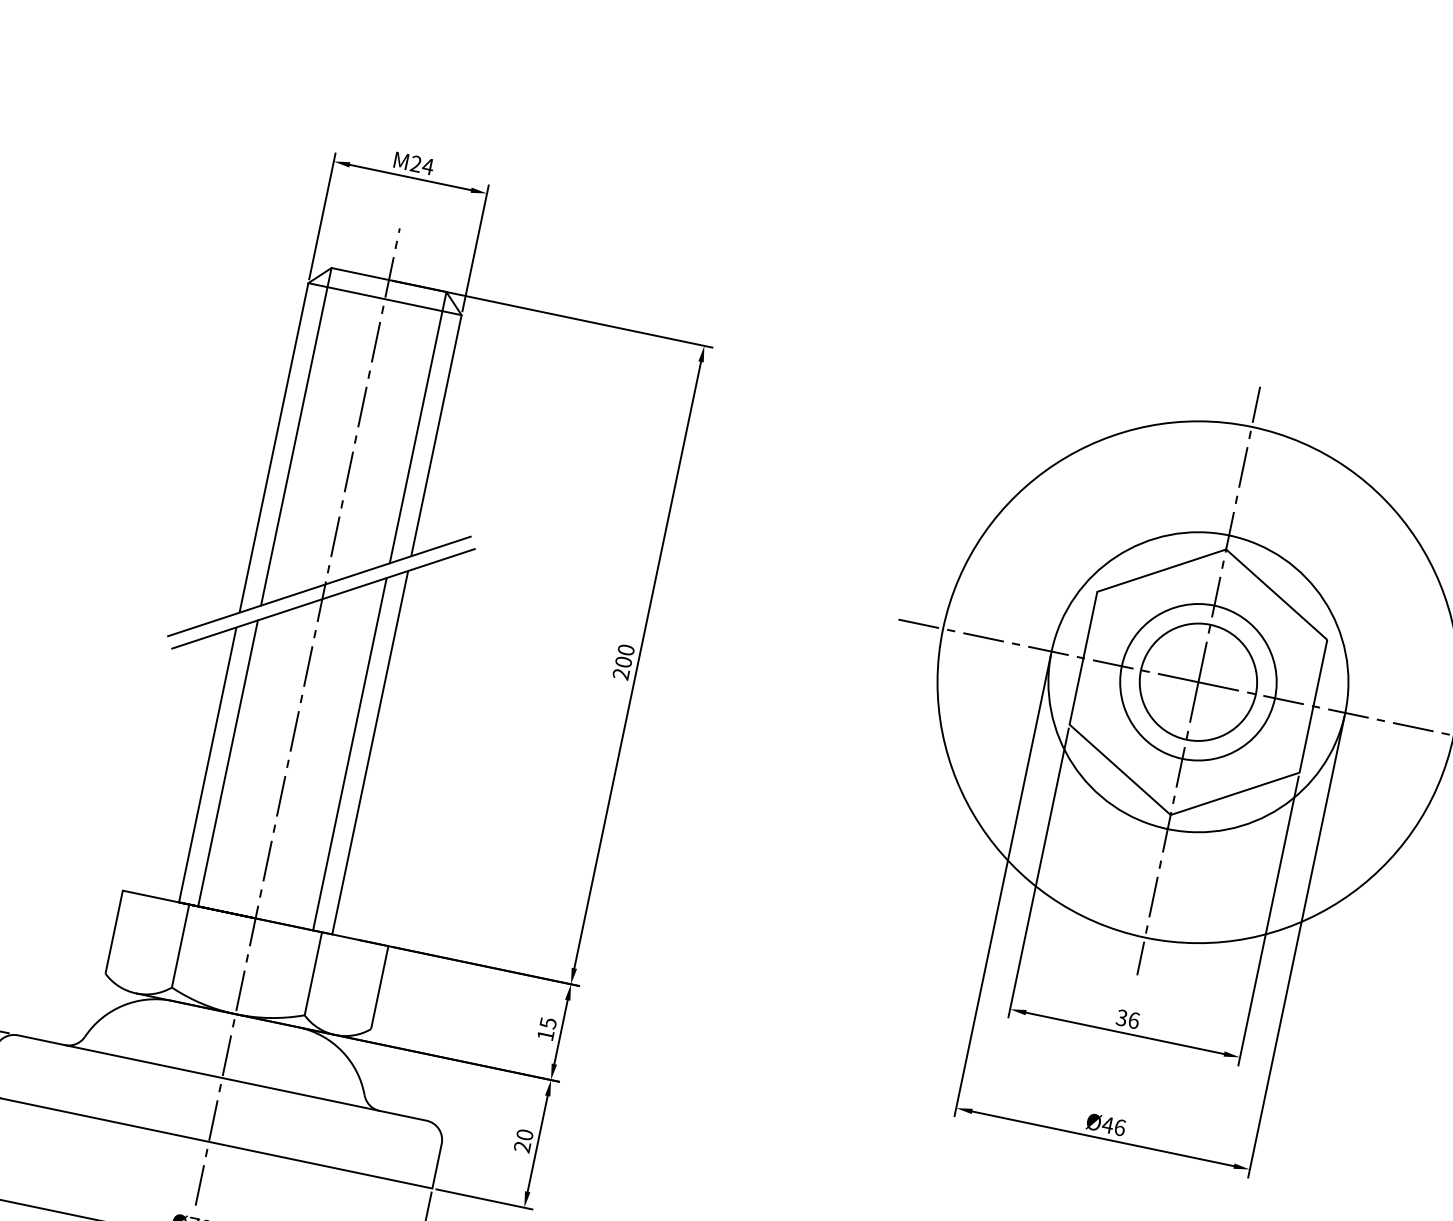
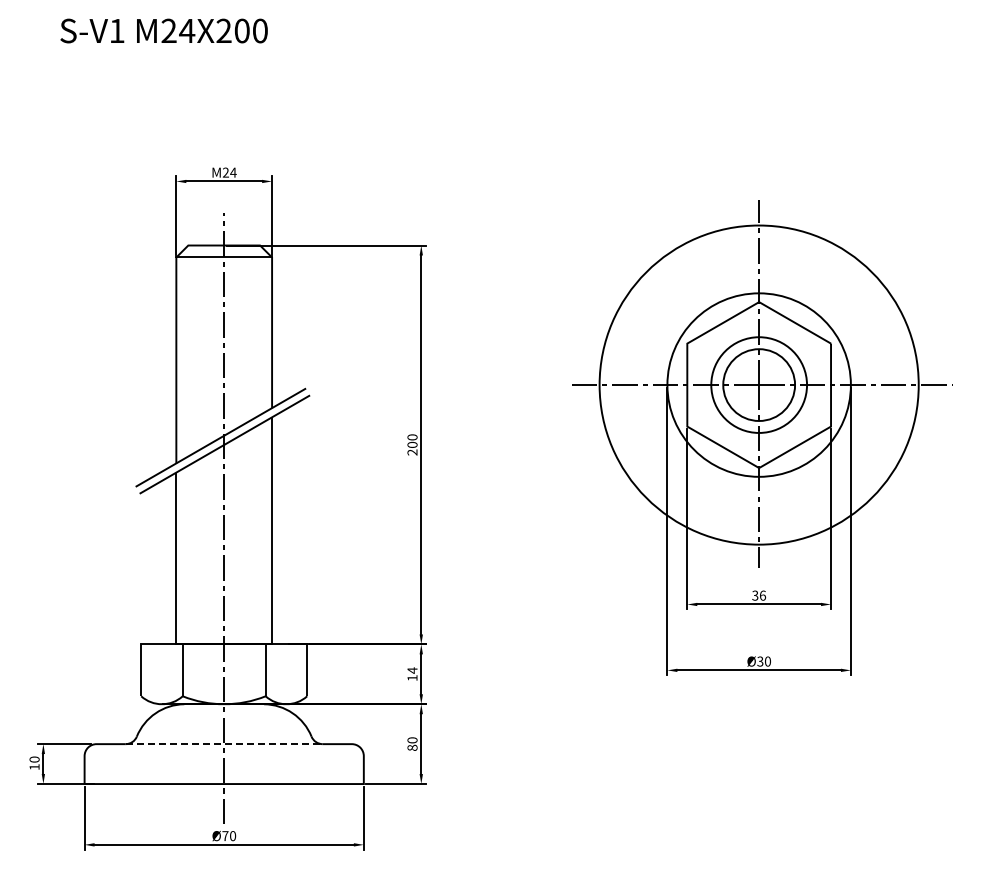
line: (418, 428) -> (260, 330), removed
line: (296, 436) -> (188, 350), removed
line: (350, 754) -> (260, 534), removed
line: (228, 762) -> (188, 554), removed
text: (548, 1023) -> (412, 670), 15 -> 14
line: (222, 1078) -> (224, 744), solid -> dashed
text: (1114, 1126) -> (764, 661), Ø46 -> Ø30
text: (522, 1146) -> (412, 747), 20 -> 80

